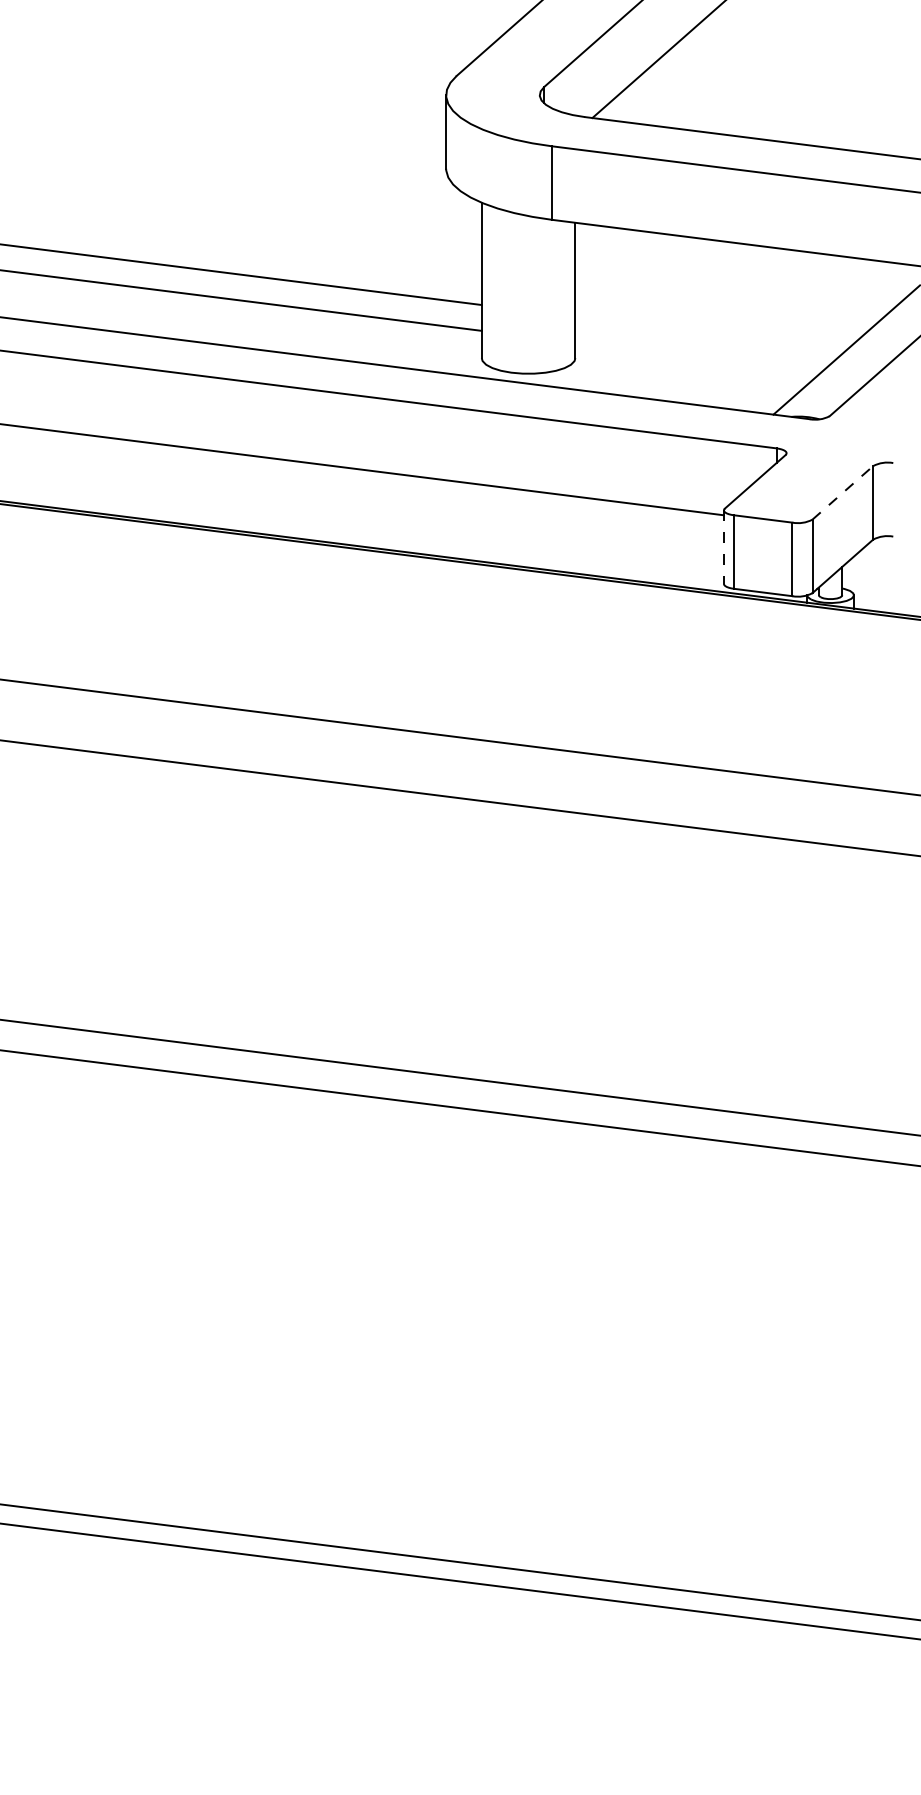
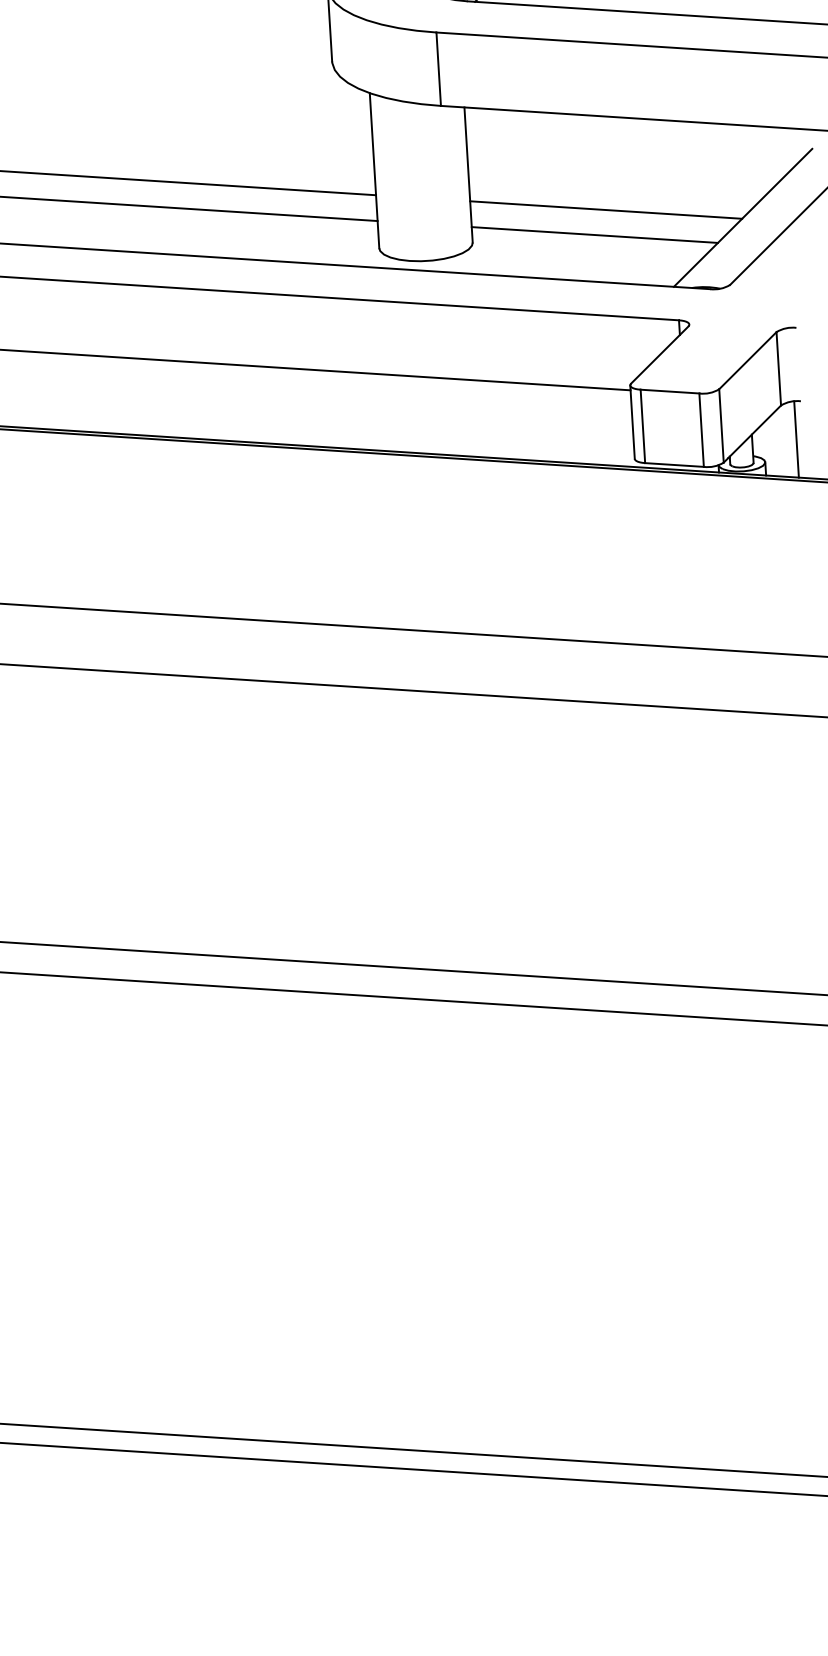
line: (710, 333) -> (606, 209), added
line: (697, 357) -> (594, 234), added
line: (843, 492) -> (748, 360), dashed -> solid
line: (723, 547) -> (632, 422), dashed -> solid
line: (886, 574) -> (796, 439), added

